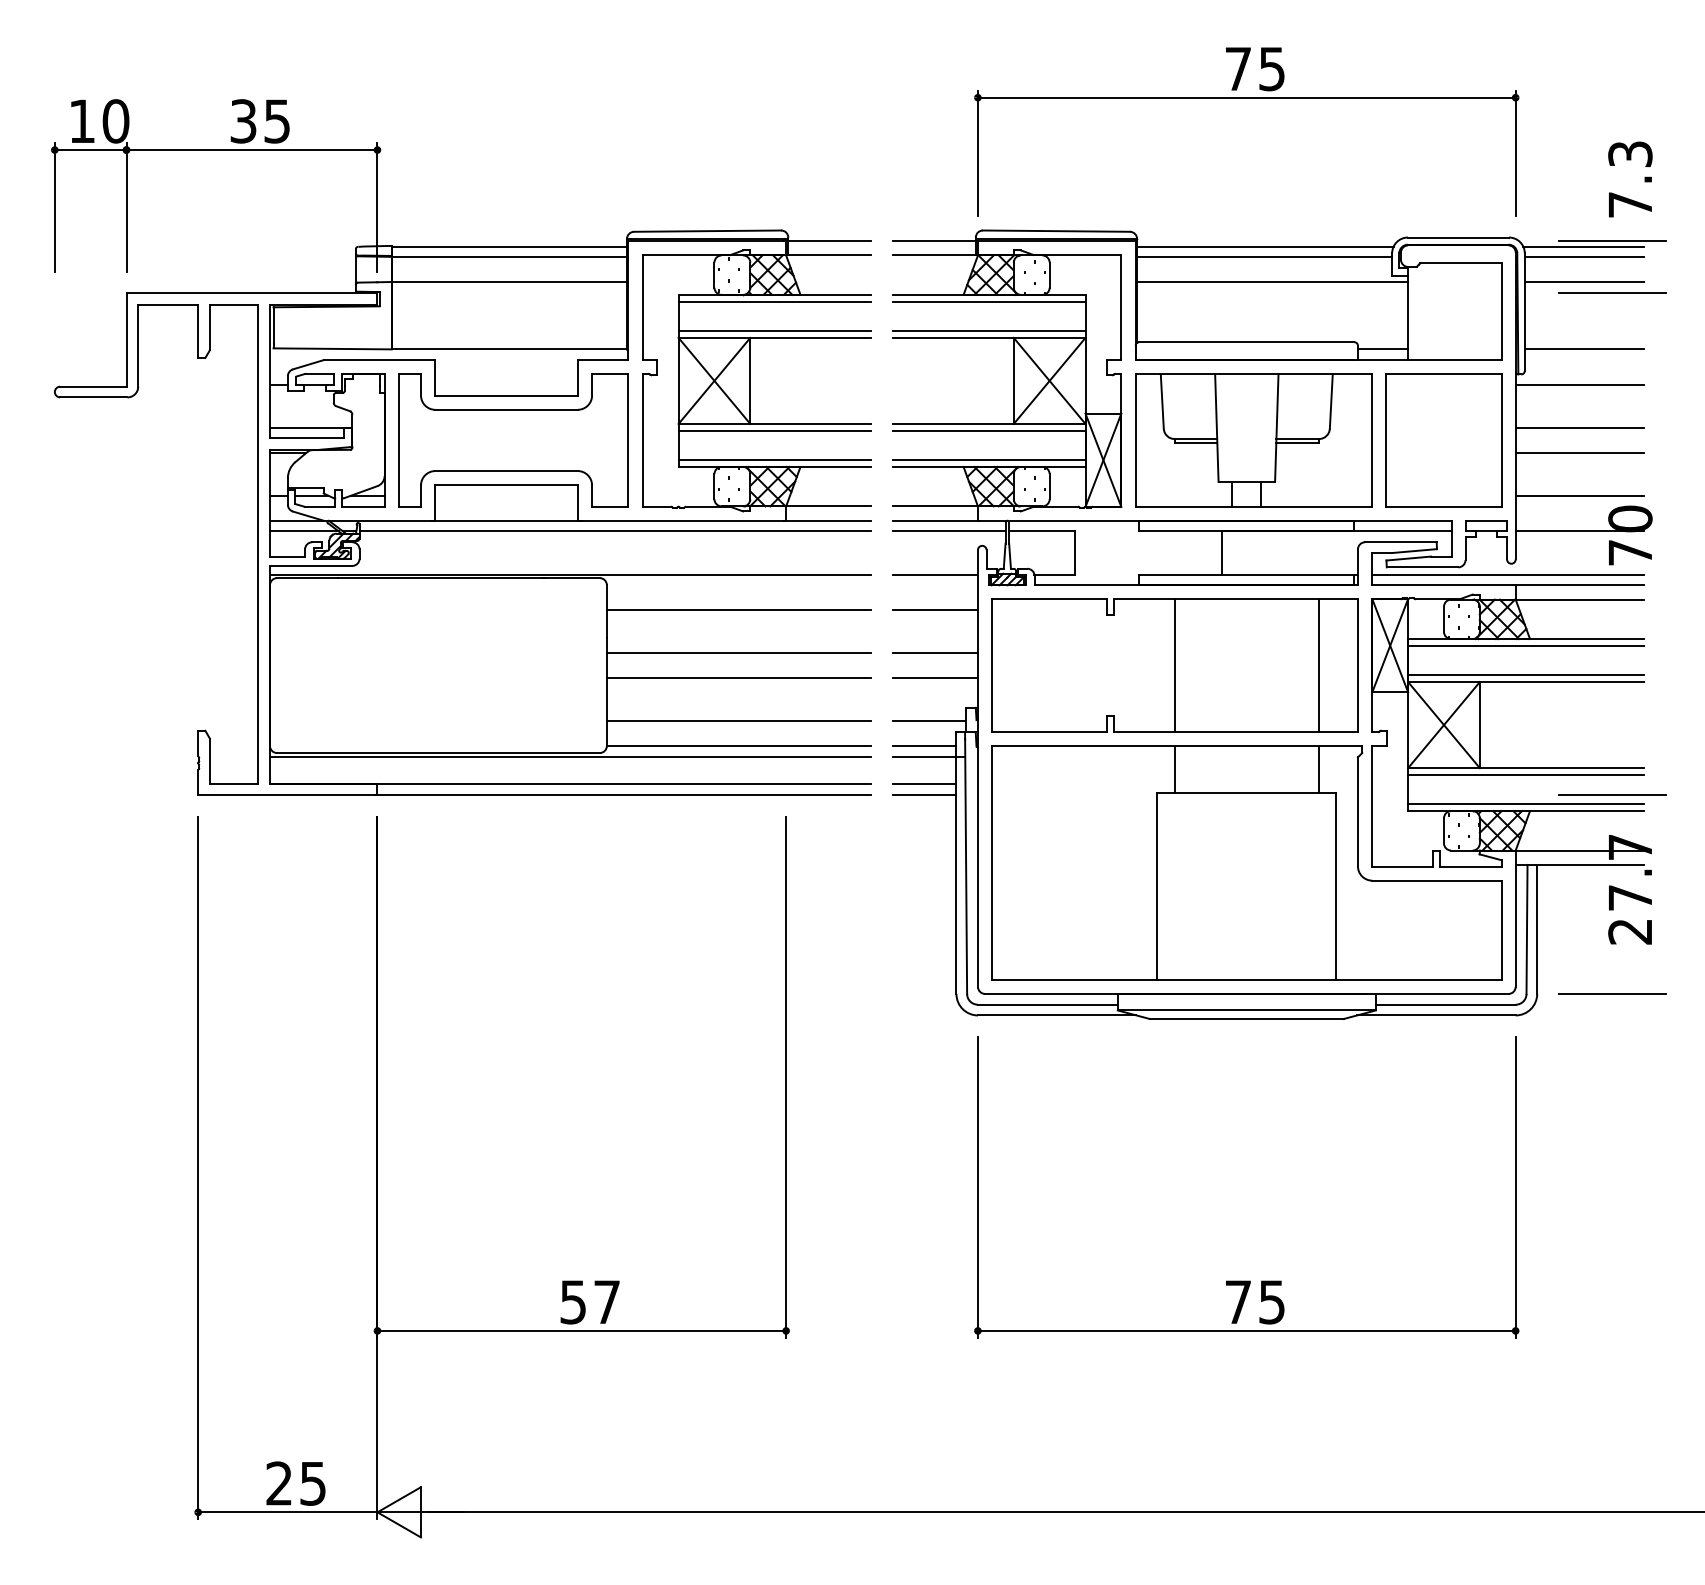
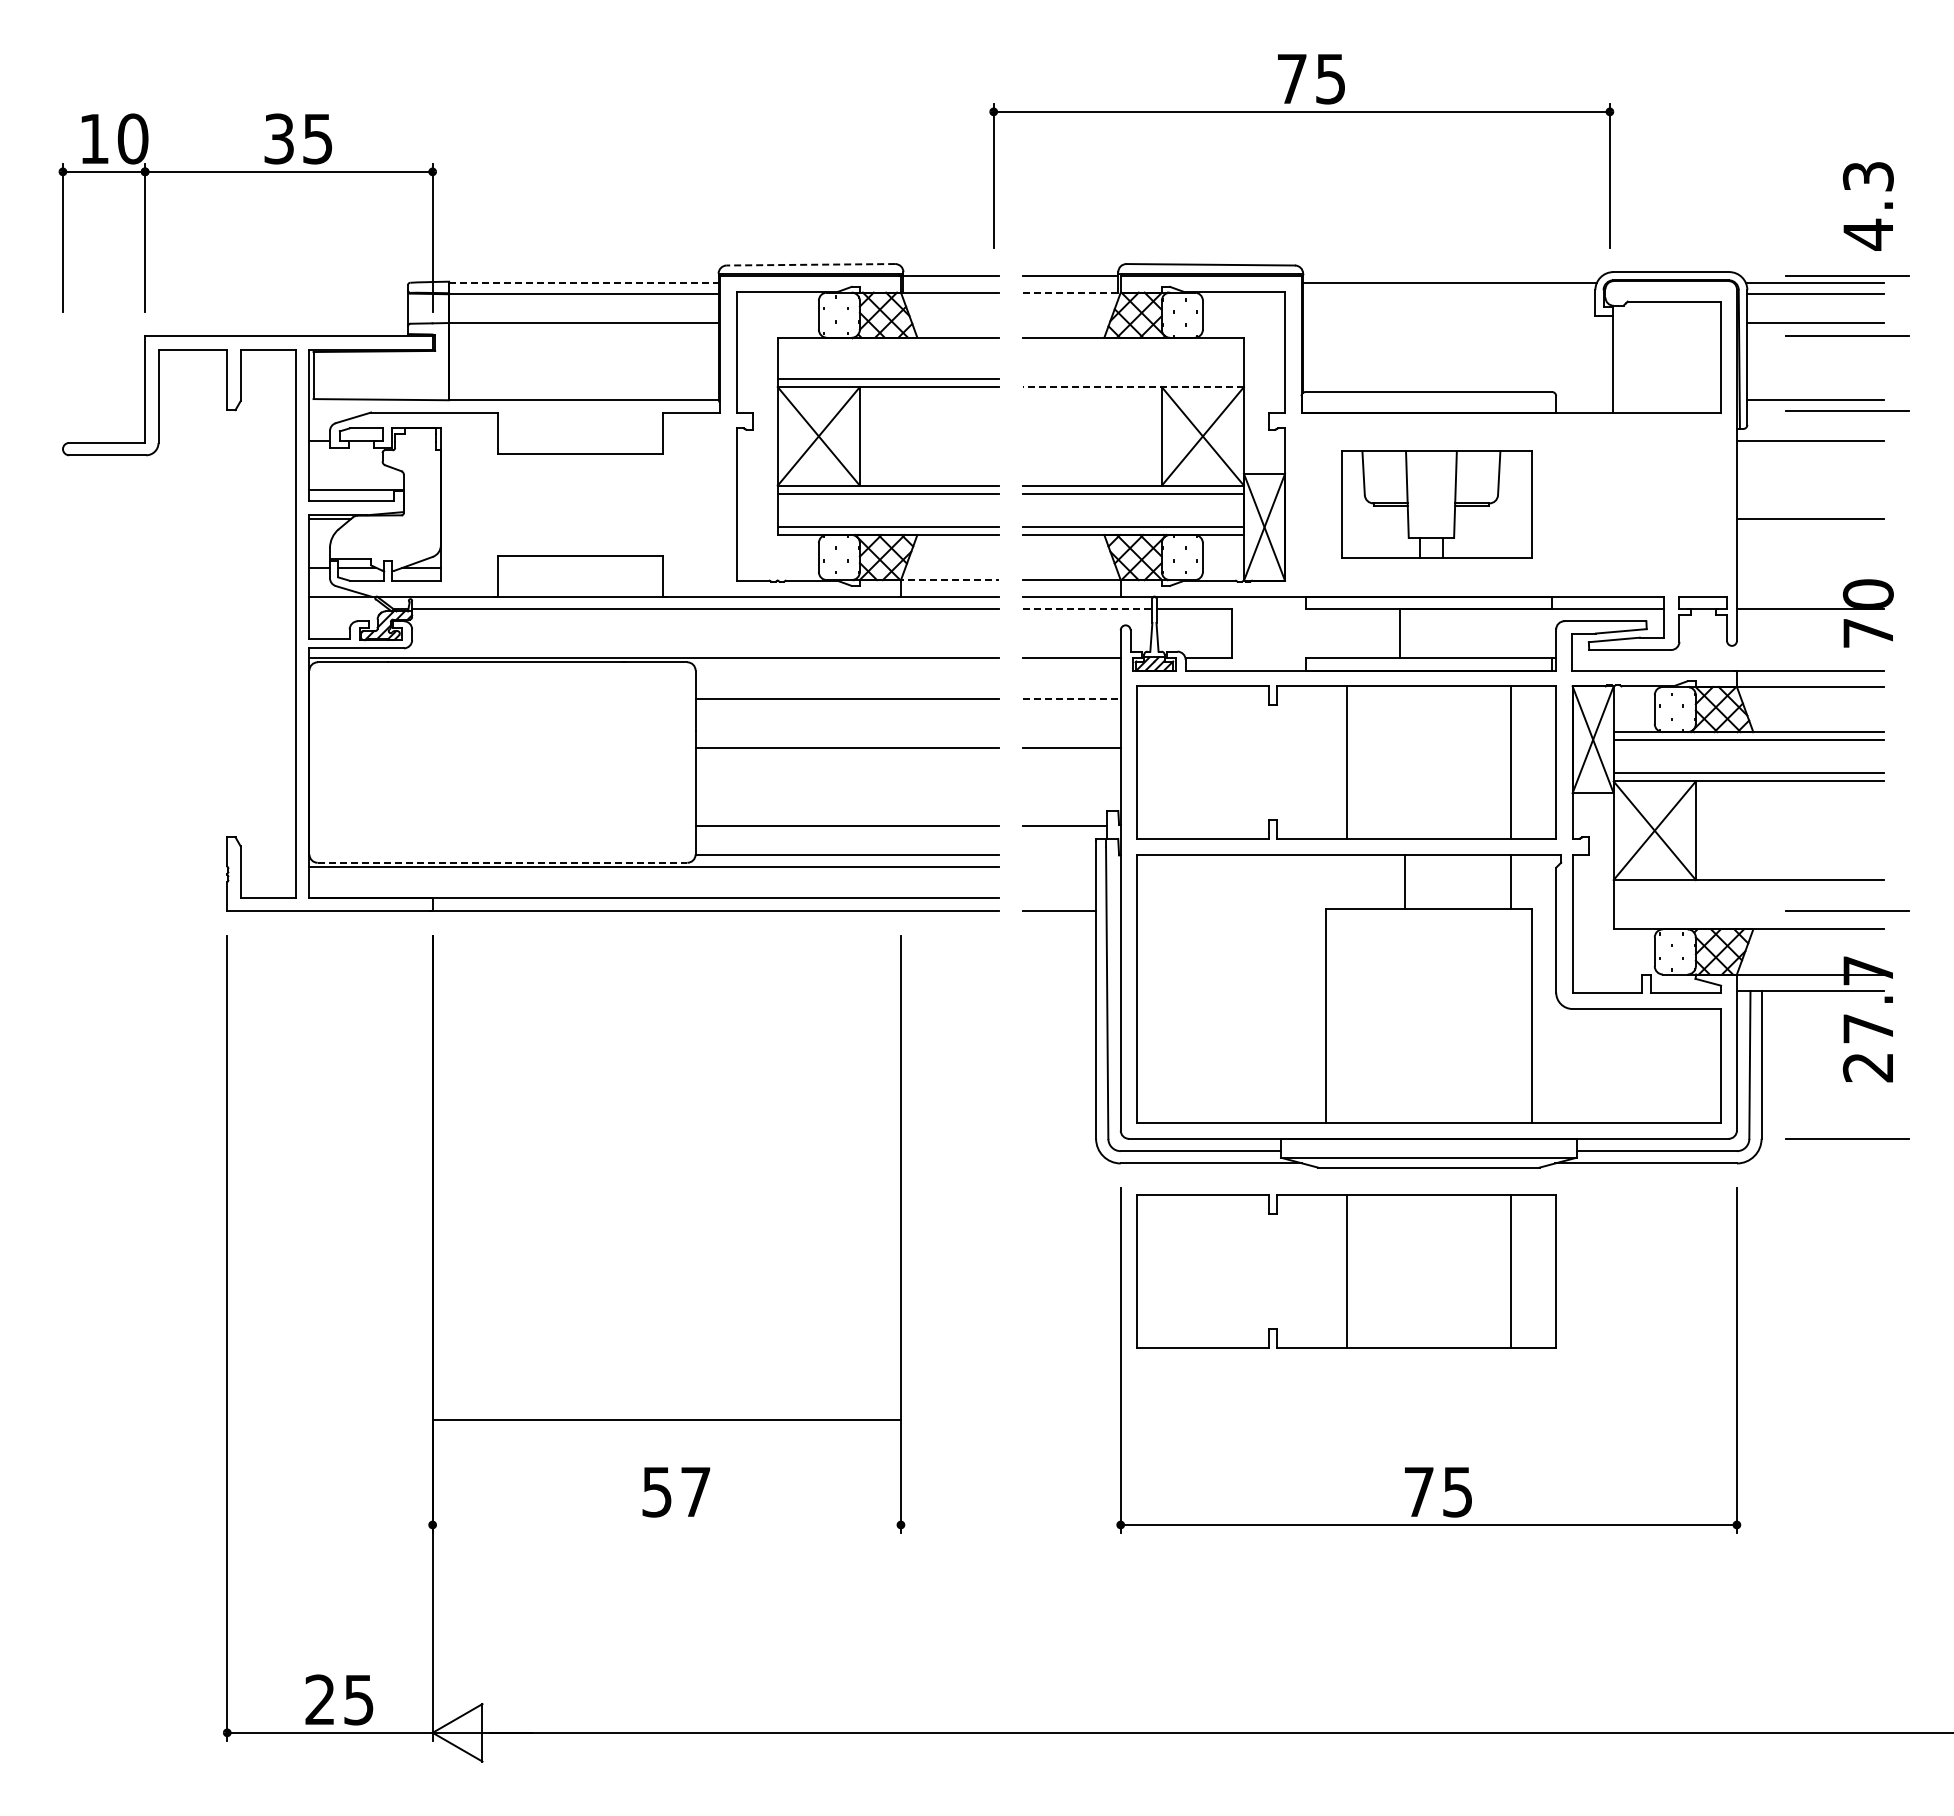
part: (1246, 98) -> (1301, 112), moved
text: (1629, 204) -> (1867, 234), 7.3 -> 4.3
line: (707, 230) -> (810, 264), solid -> dashed
line: (509, 246) -> (583, 282), solid -> dashed
line: (937, 255) -> (1074, 292), solid -> dashed
line: (1264, 257) -> (1449, 294), removed
line: (1272, 282) -> (1458, 323), removed
line: (774, 302) -> (887, 346), removed
line: (989, 302) -> (1133, 346), removed
line: (989, 330) -> (1133, 378), removed
line: (989, 338) -> (1133, 387), solid -> dashed
line: (1382, 349) -> (1584, 400), removed
line: (1612, 358) -> (1847, 410), added
line: (1579, 428) -> (1809, 490), removed
part: (513, 440) -> (588, 504), removed
part: (1254, 440) -> (1437, 504), size x0.7
part: (1443, 440) -> (1654, 504), removed
line: (1579, 495) -> (1809, 567), removed
line: (826, 506) -> (947, 580), solid -> dashed
line: (304, 531) -> (348, 608), removed
line: (948, 531) -> (1087, 608), solid -> dashed
line: (1507, 574) -> (1727, 658), removed
line: (934, 610) -> (1071, 699), solid -> dashed
line: (738, 677) -> (846, 776), removed
line: (934, 677) -> (1071, 776), removed
line: (924, 745) -> (1059, 854), removed
line: (438, 752) -> (502, 862), solid -> dashed
line: (928, 756) -> (1064, 866), removed
line: (1174, 769) -> (1404, 881), moved
line: (1525, 775) -> (1748, 888), removed
line: (924, 783) -> (1059, 897), removed
line: (1525, 804) -> (1748, 921), removed
part: (1174, 1109) -> (1346, 1271), added
line: (581, 1330) -> (666, 1419), moved

